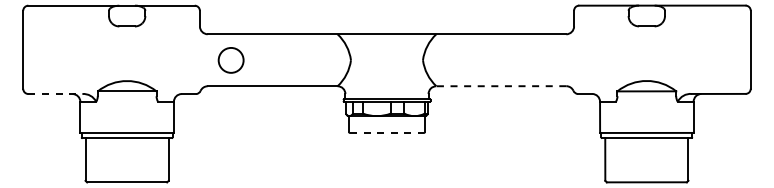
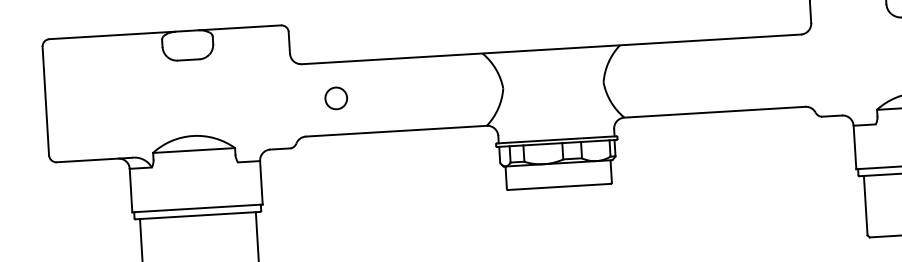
circle: (230, 59) -> (335, 97), size x0.62
line: (501, 86) -> (715, 112), dashed -> solid
line: (55, 94) -> (94, 160), dashed -> solid
line: (387, 133) -> (560, 187), dashed -> solid

